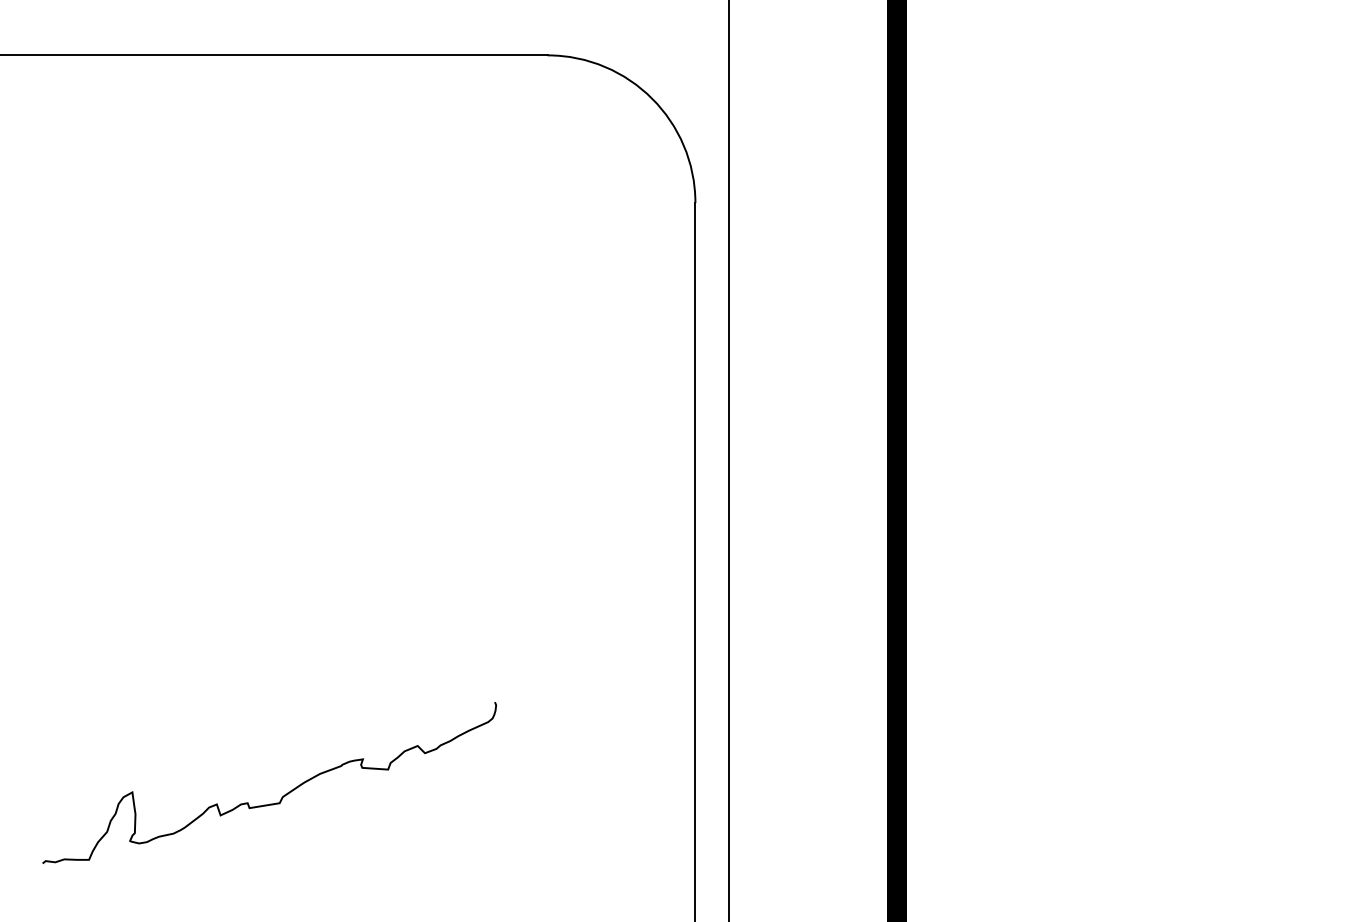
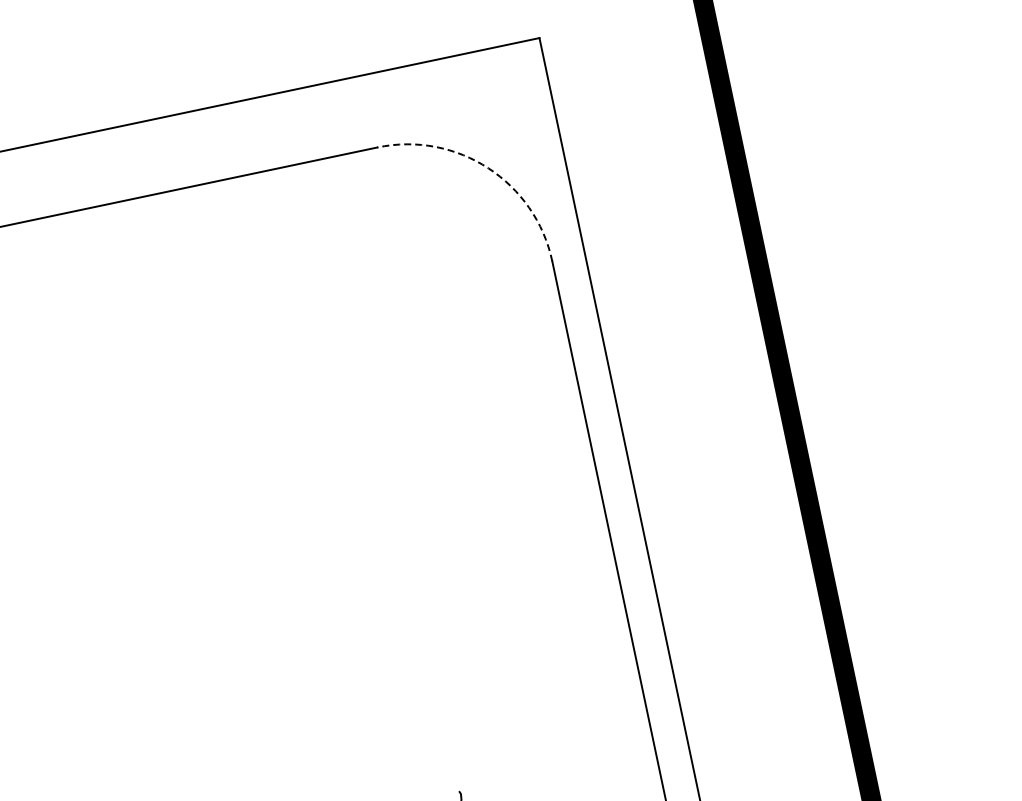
arc: (652, 98) -> (488, 168), solid -> dashed

